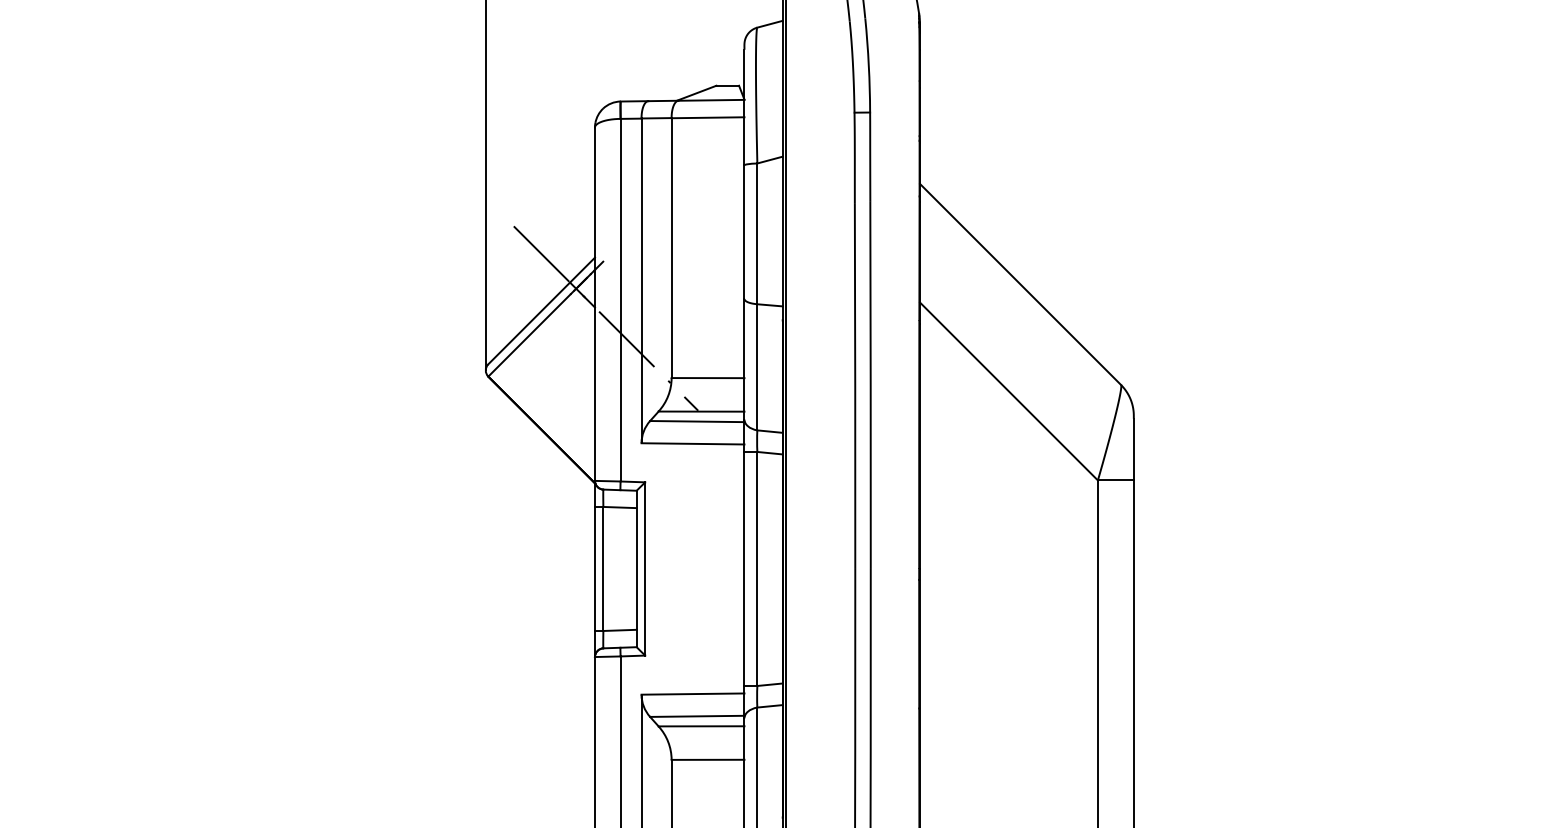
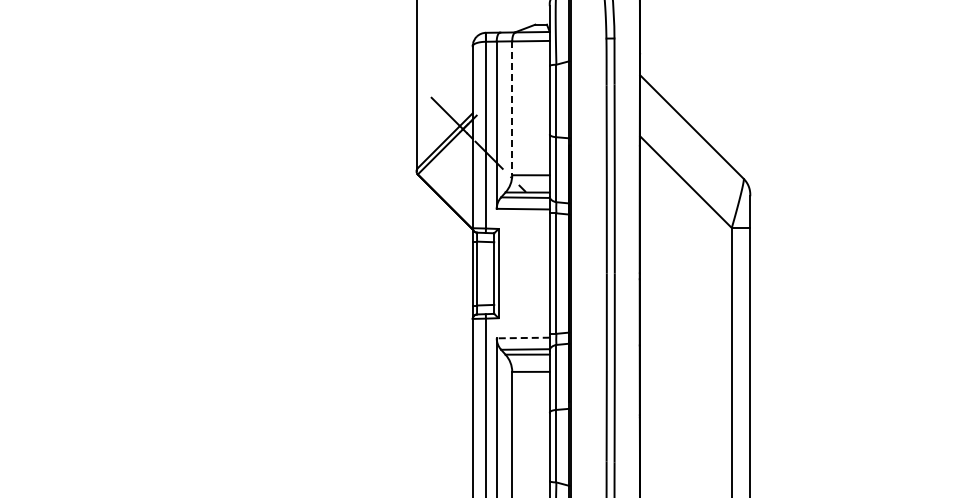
line: (672, 248) -> (512, 108), solid -> dashed
line: (693, 695) -> (523, 338), solid -> dashed

